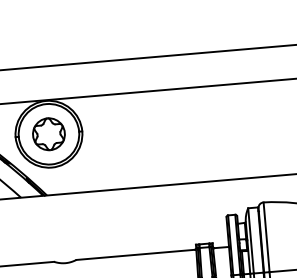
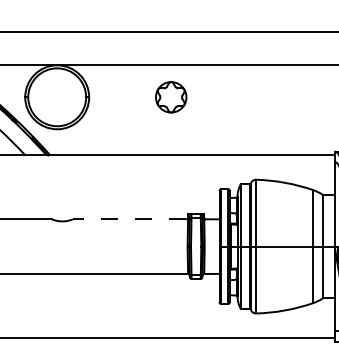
part: (49, 134) -> (171, 97), moved
line: (135, 255) -> (129, 219), solid -> dashed

